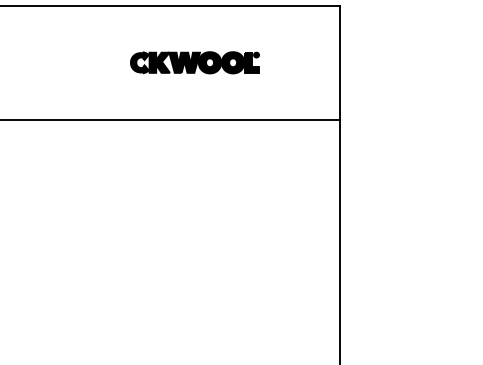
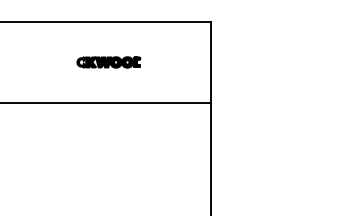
part: (194, 62) -> (108, 62), size x0.7

